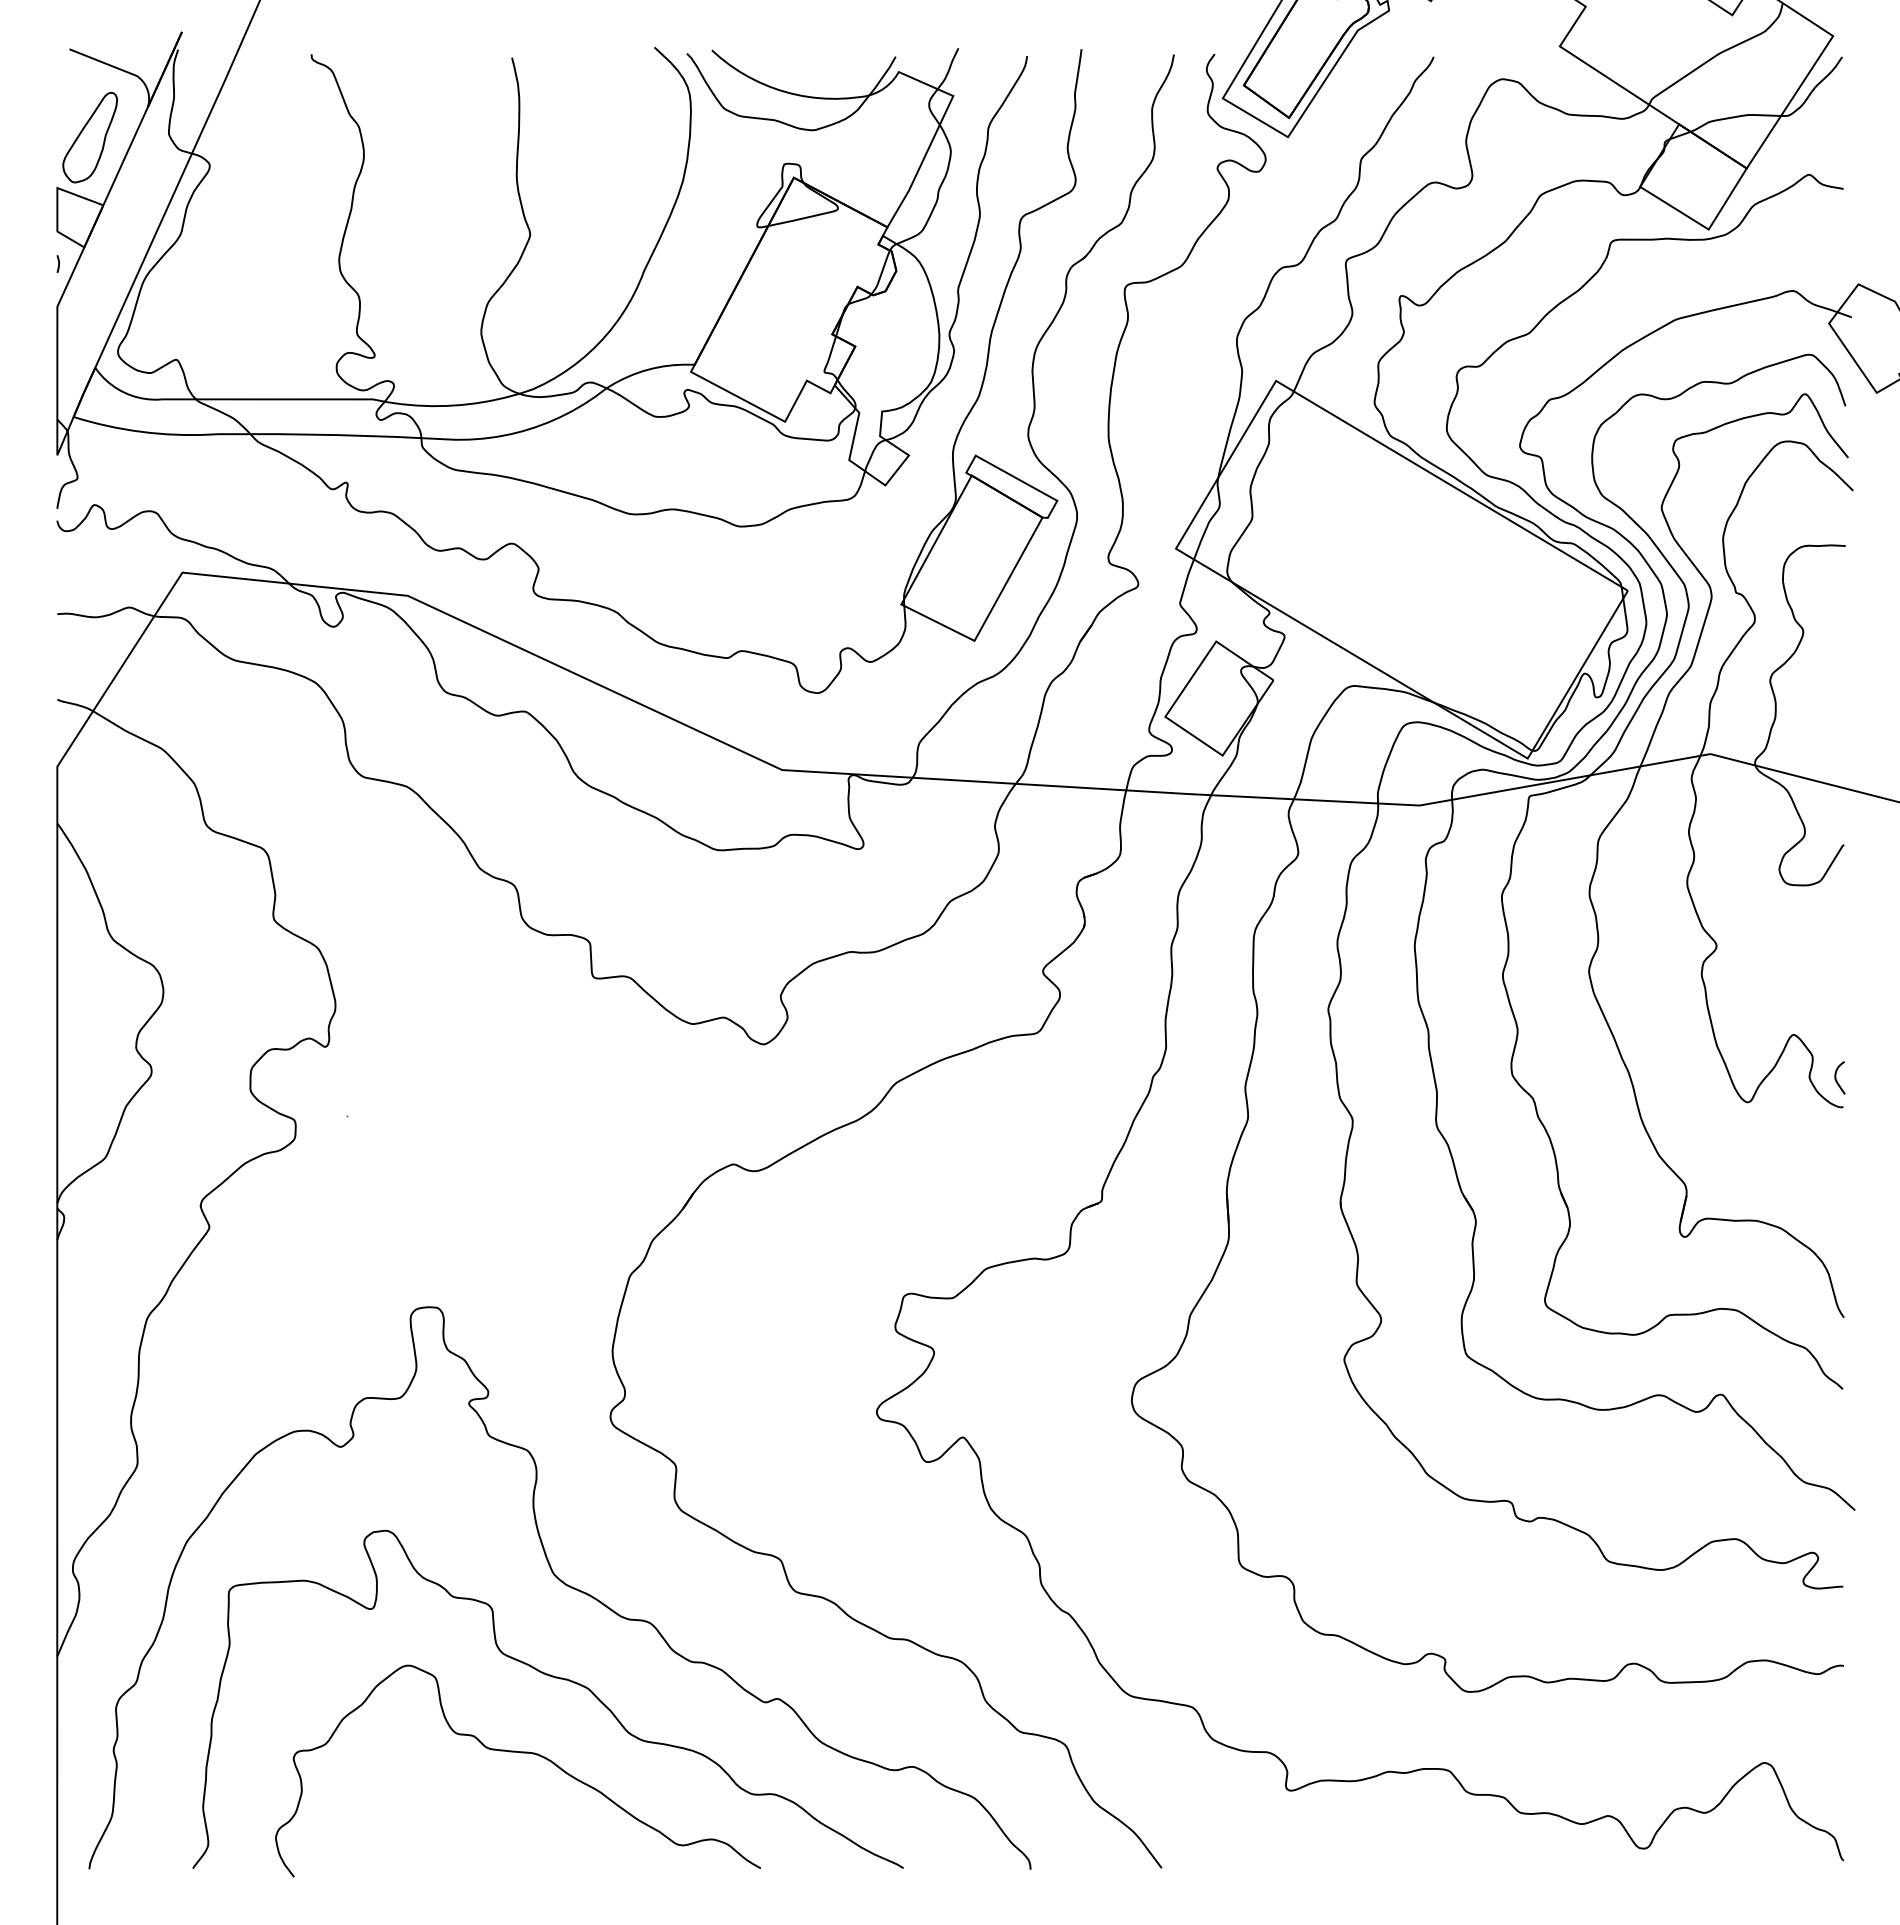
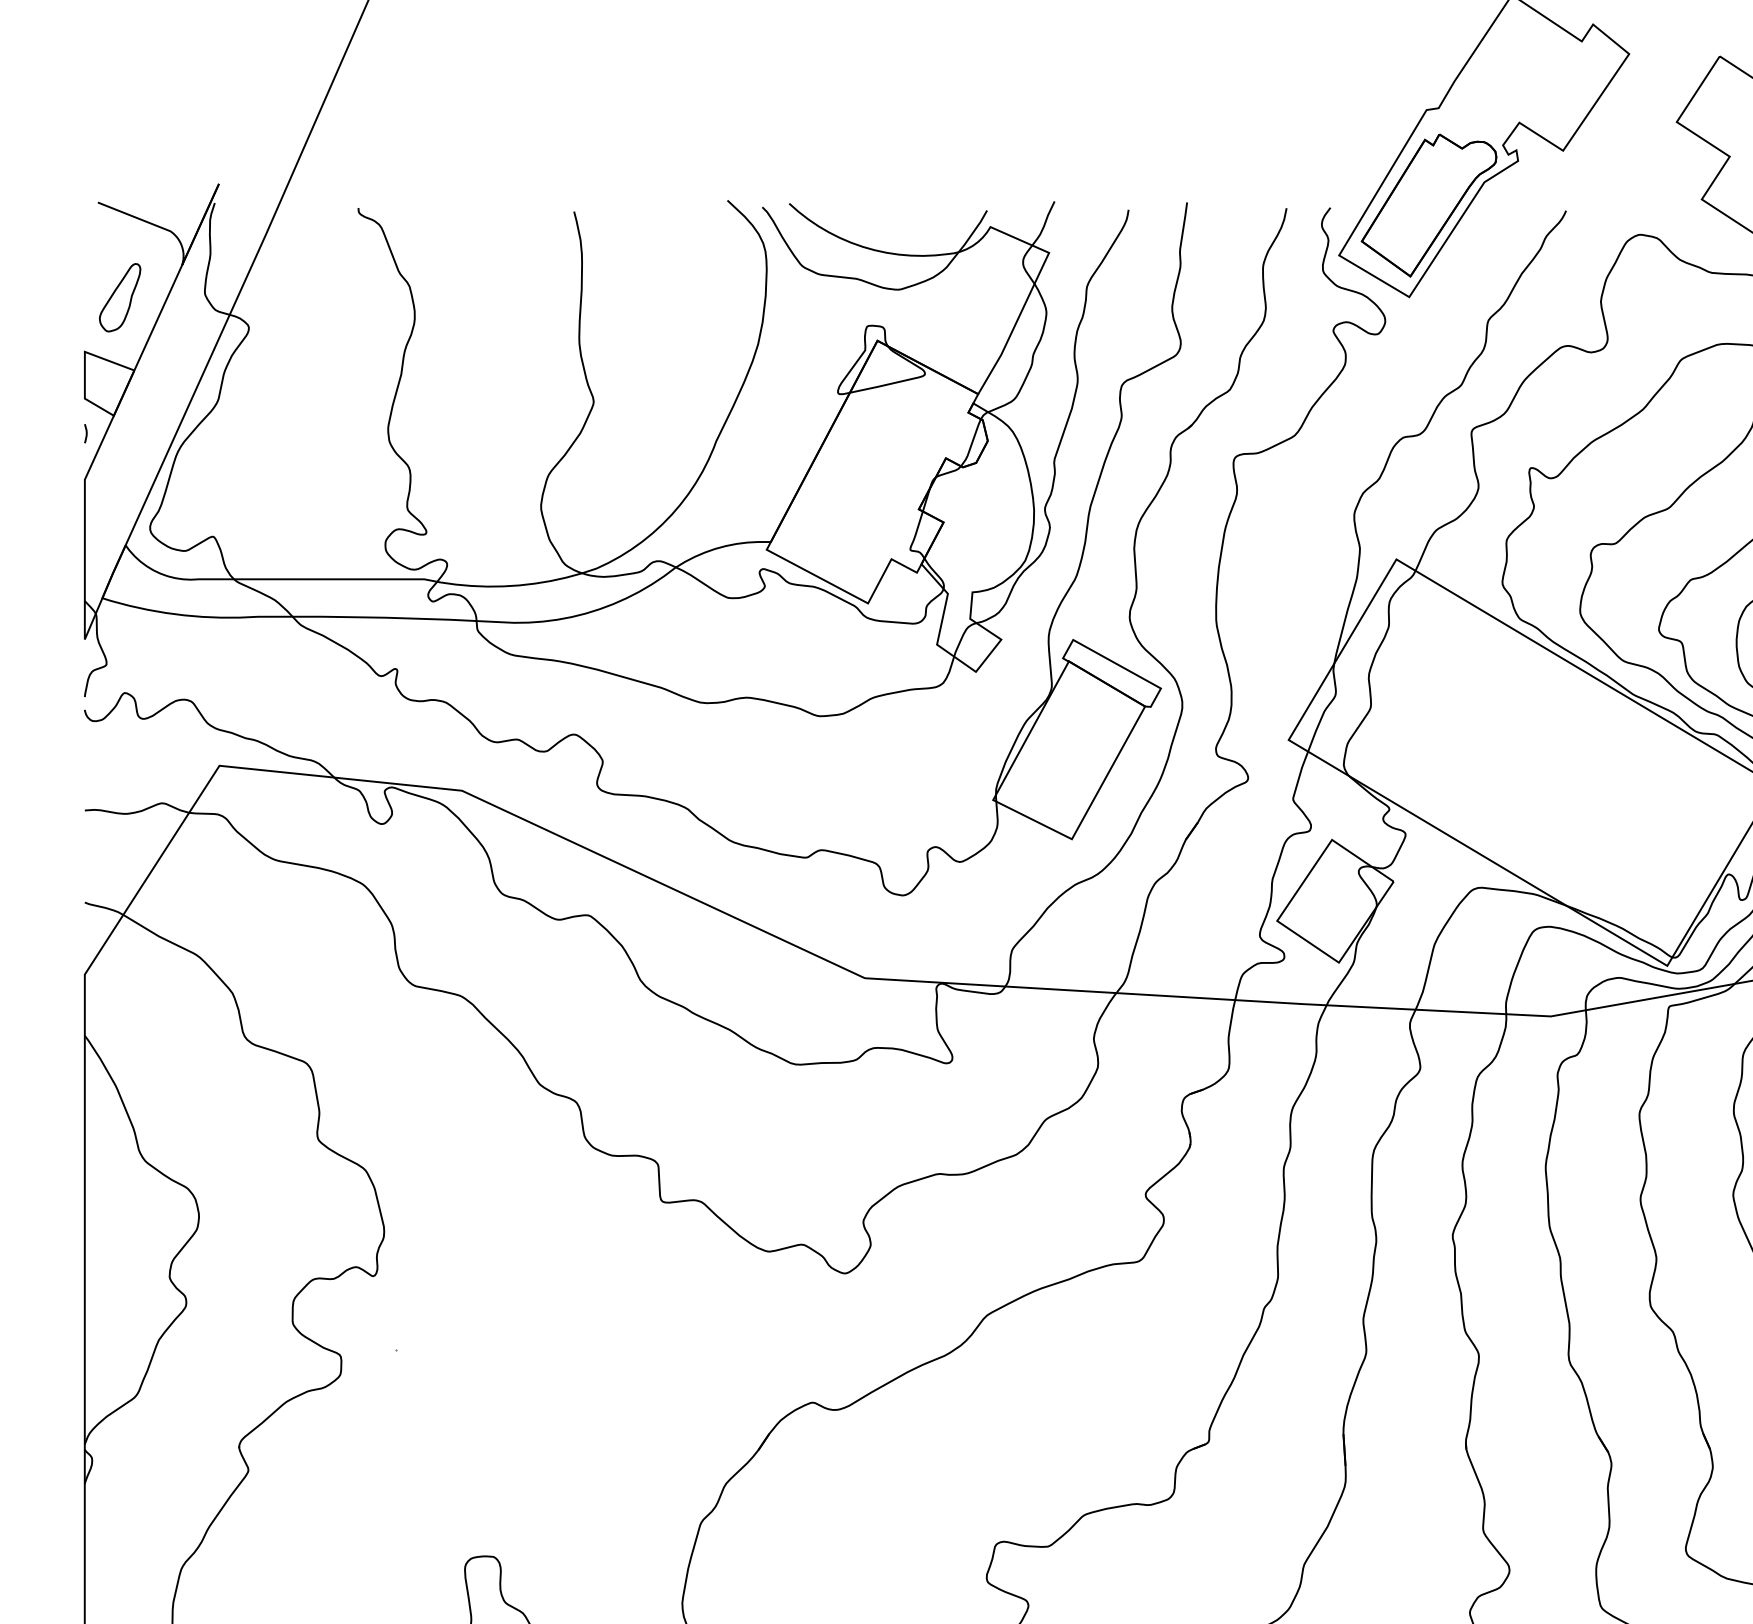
part: (89, 137) -> (119, 297), size x0.7

